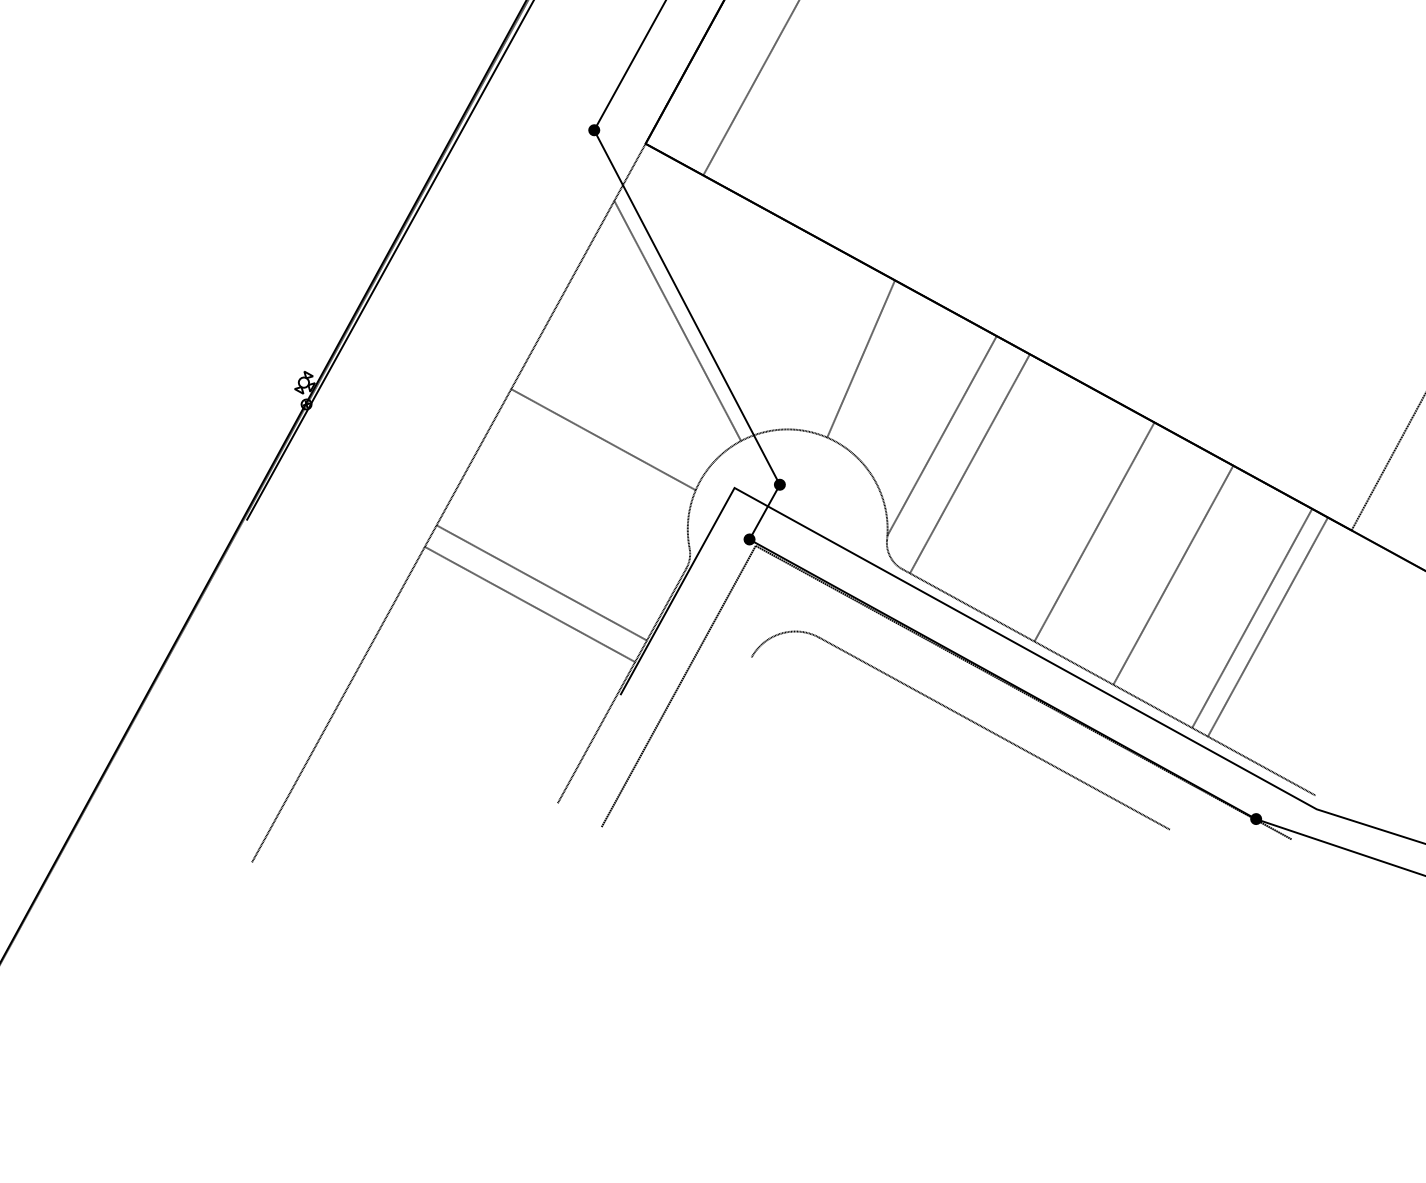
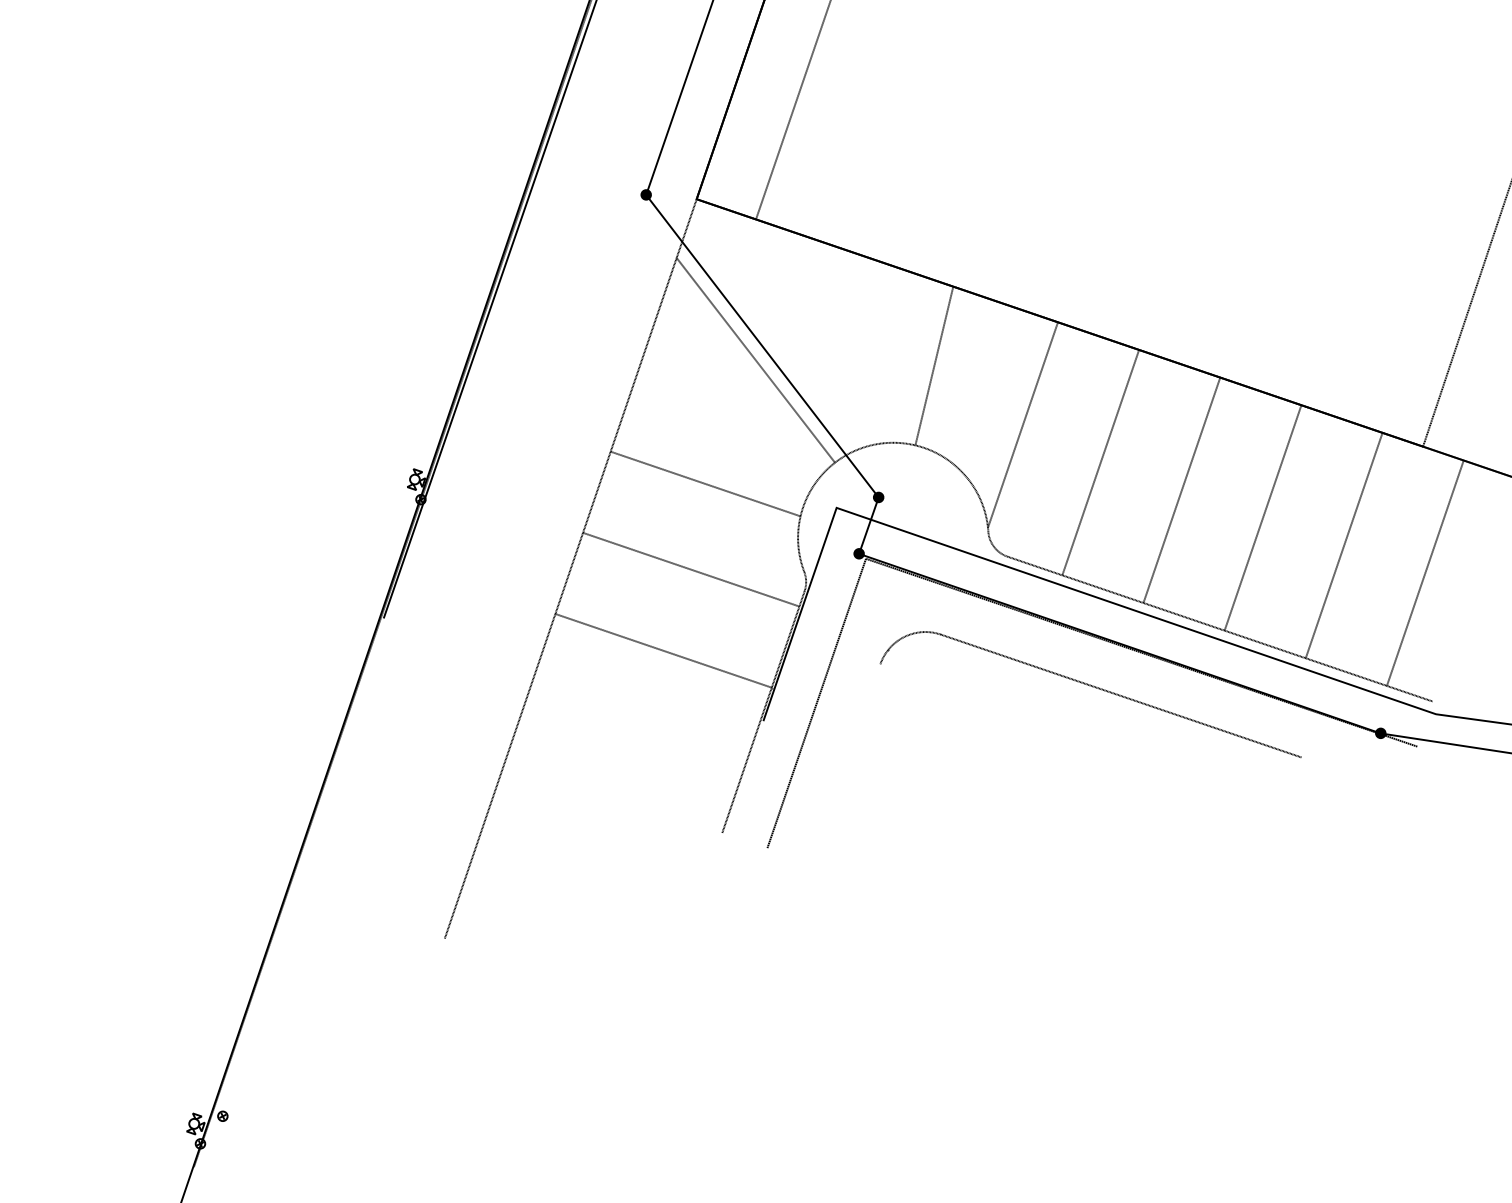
line: (969, 463) -> (1100, 462), moved
line: (542, 582) -> (691, 569), moved
line: (1267, 626) -> (1424, 572), moved

